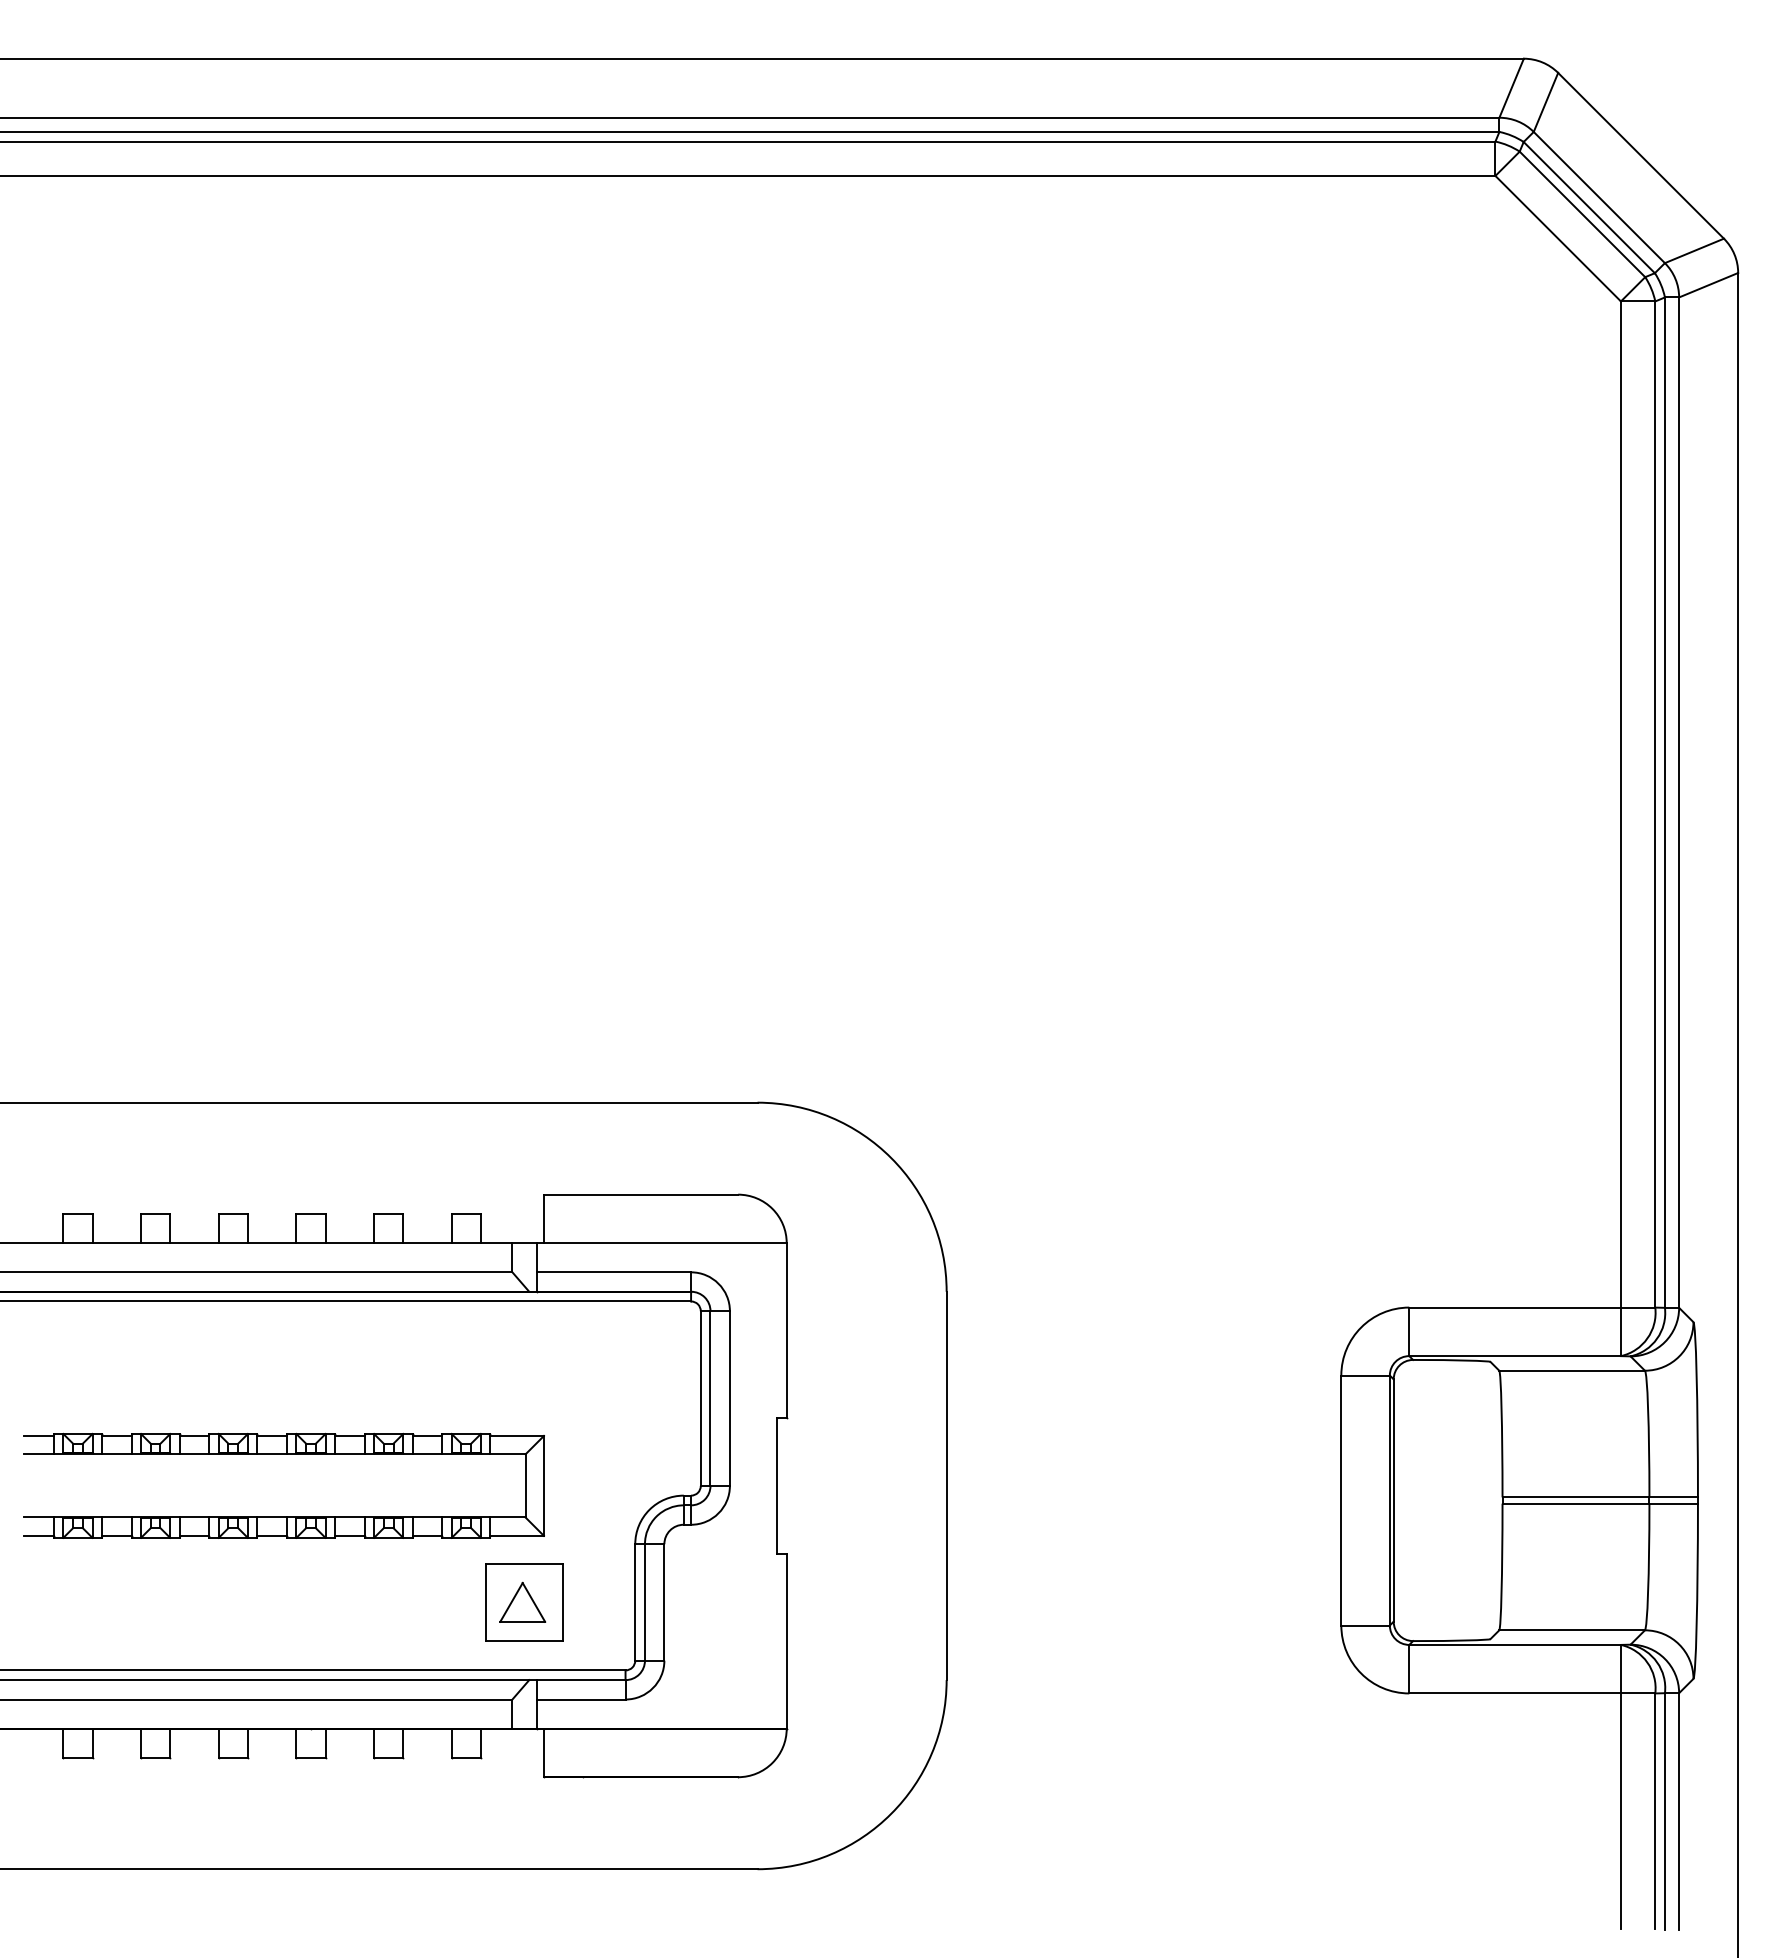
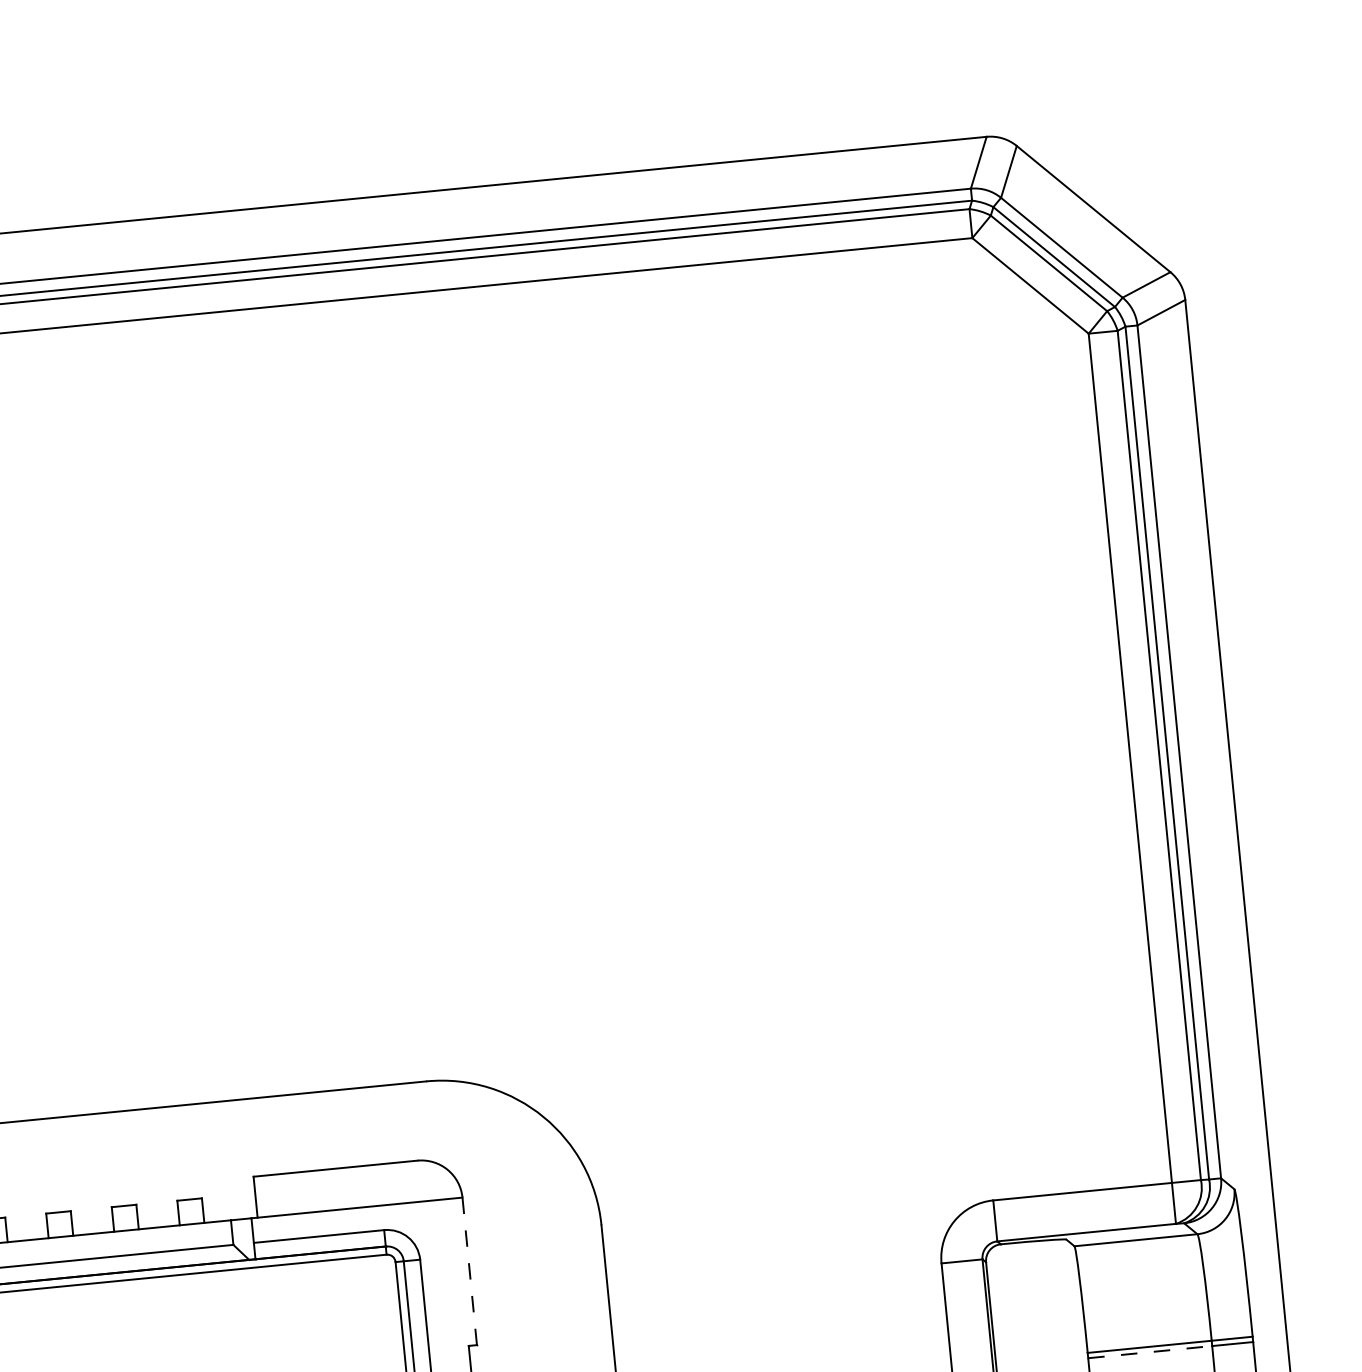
line: (786, 1330) -> (469, 1271), solid -> dashed
line: (1576, 1503) -> (1150, 1351), solid -> dashed

